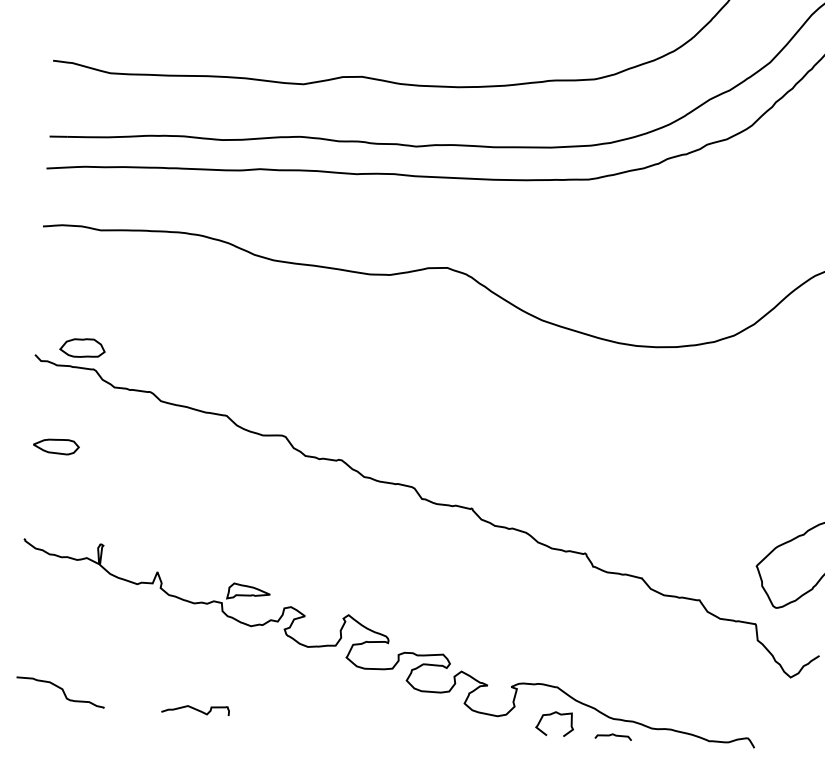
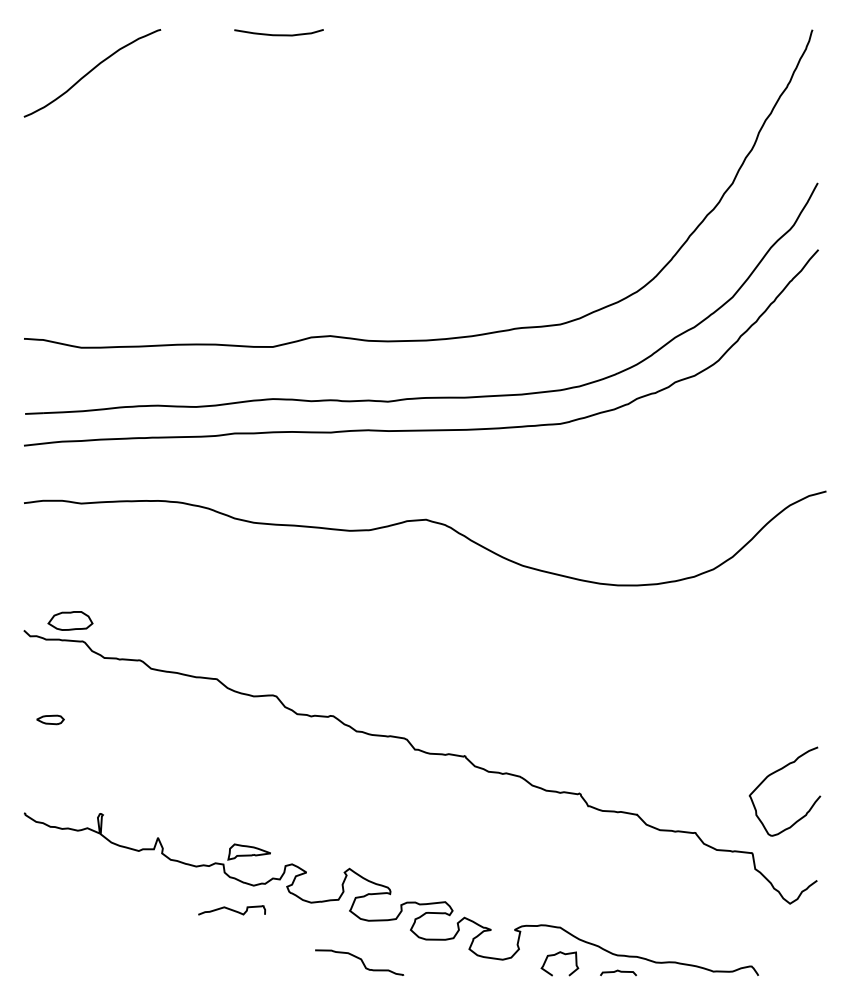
part: (56, 446) -> (50, 719), size x0.6
curve: (62, 692) -> (361, 962), moved
curve: (196, 709) -> (232, 910), moved

